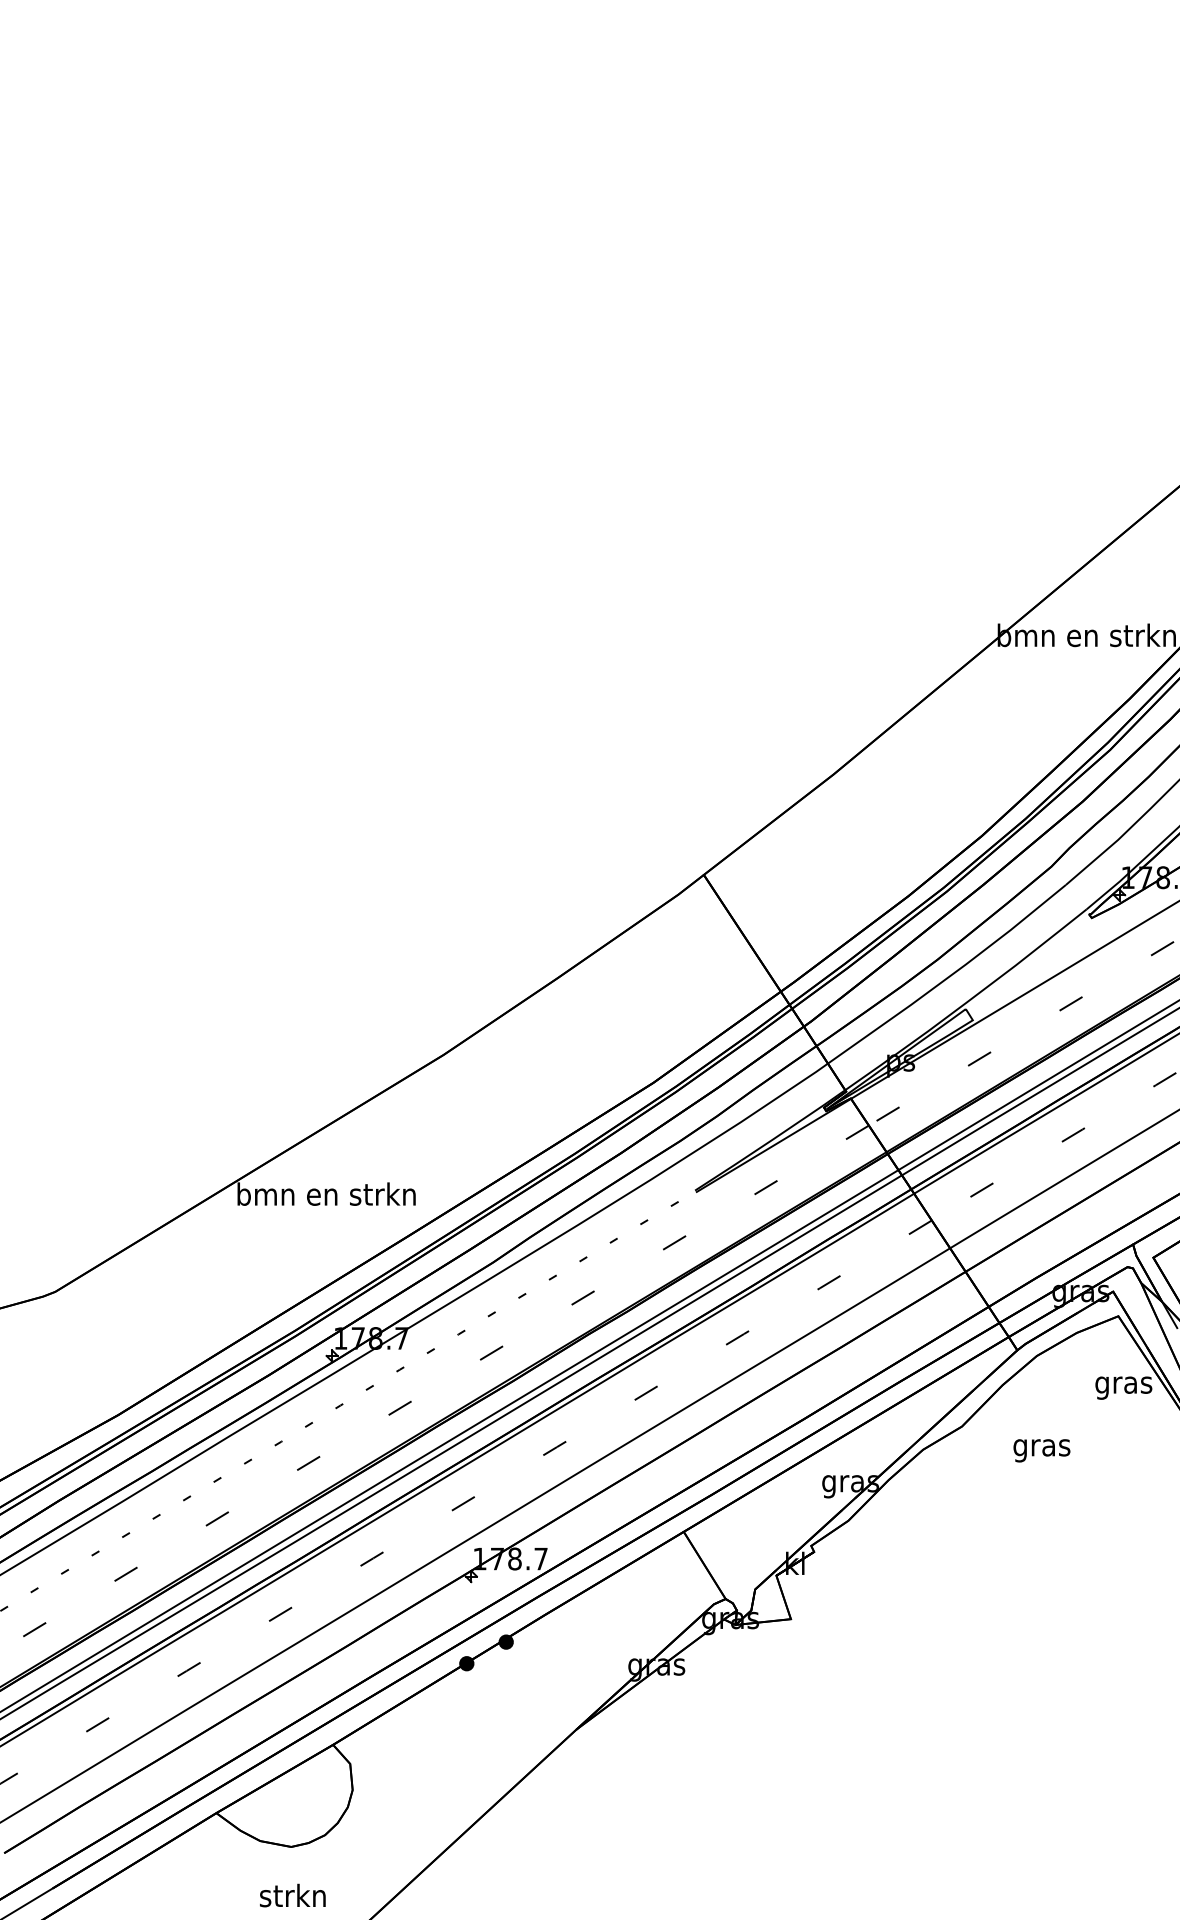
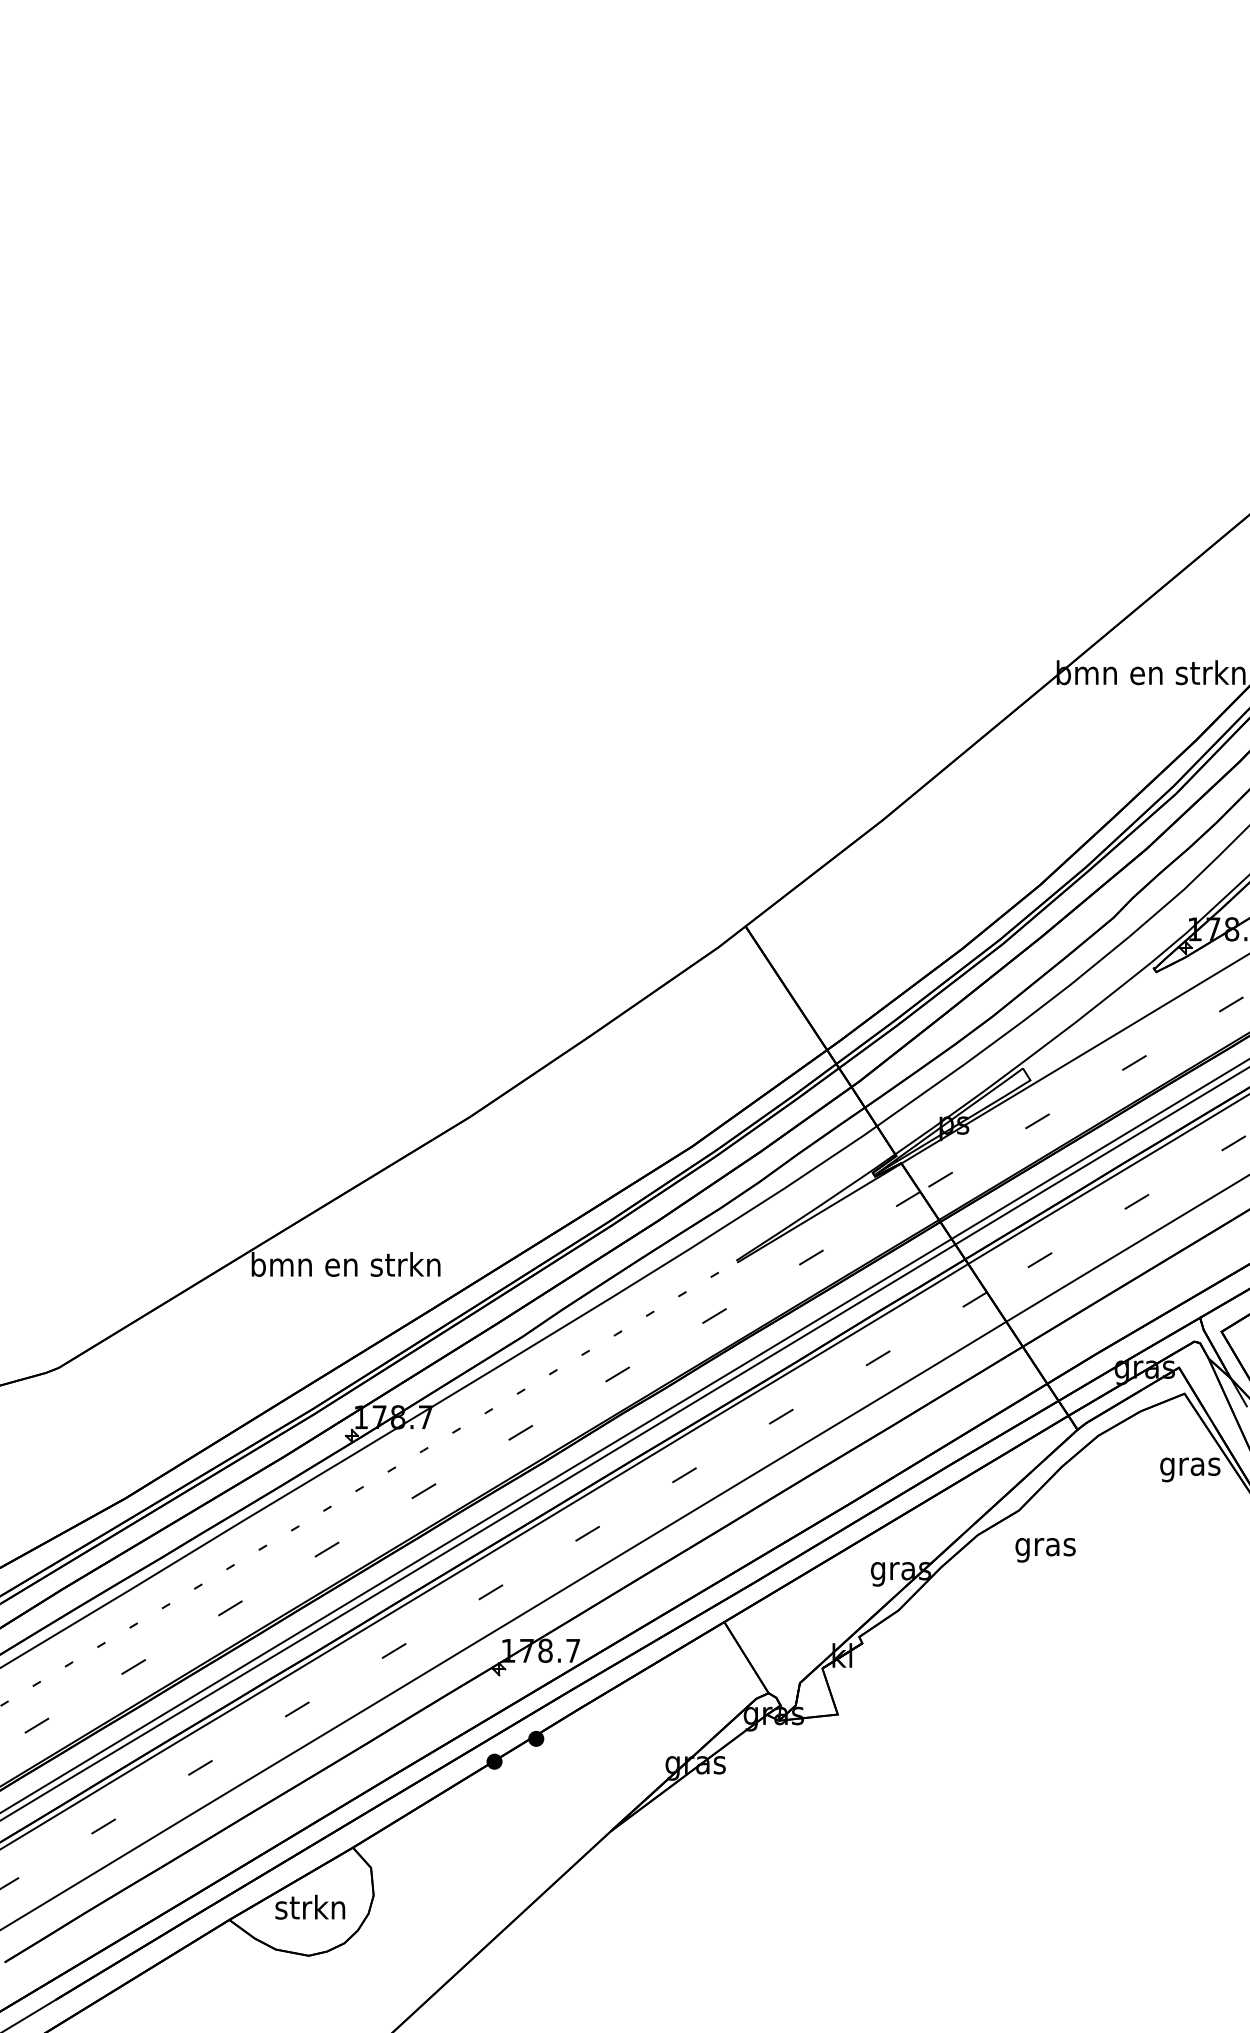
text: (1041, 1451) -> (1045, 1550), moved
text: (293, 1894) -> (310, 1906), moved

